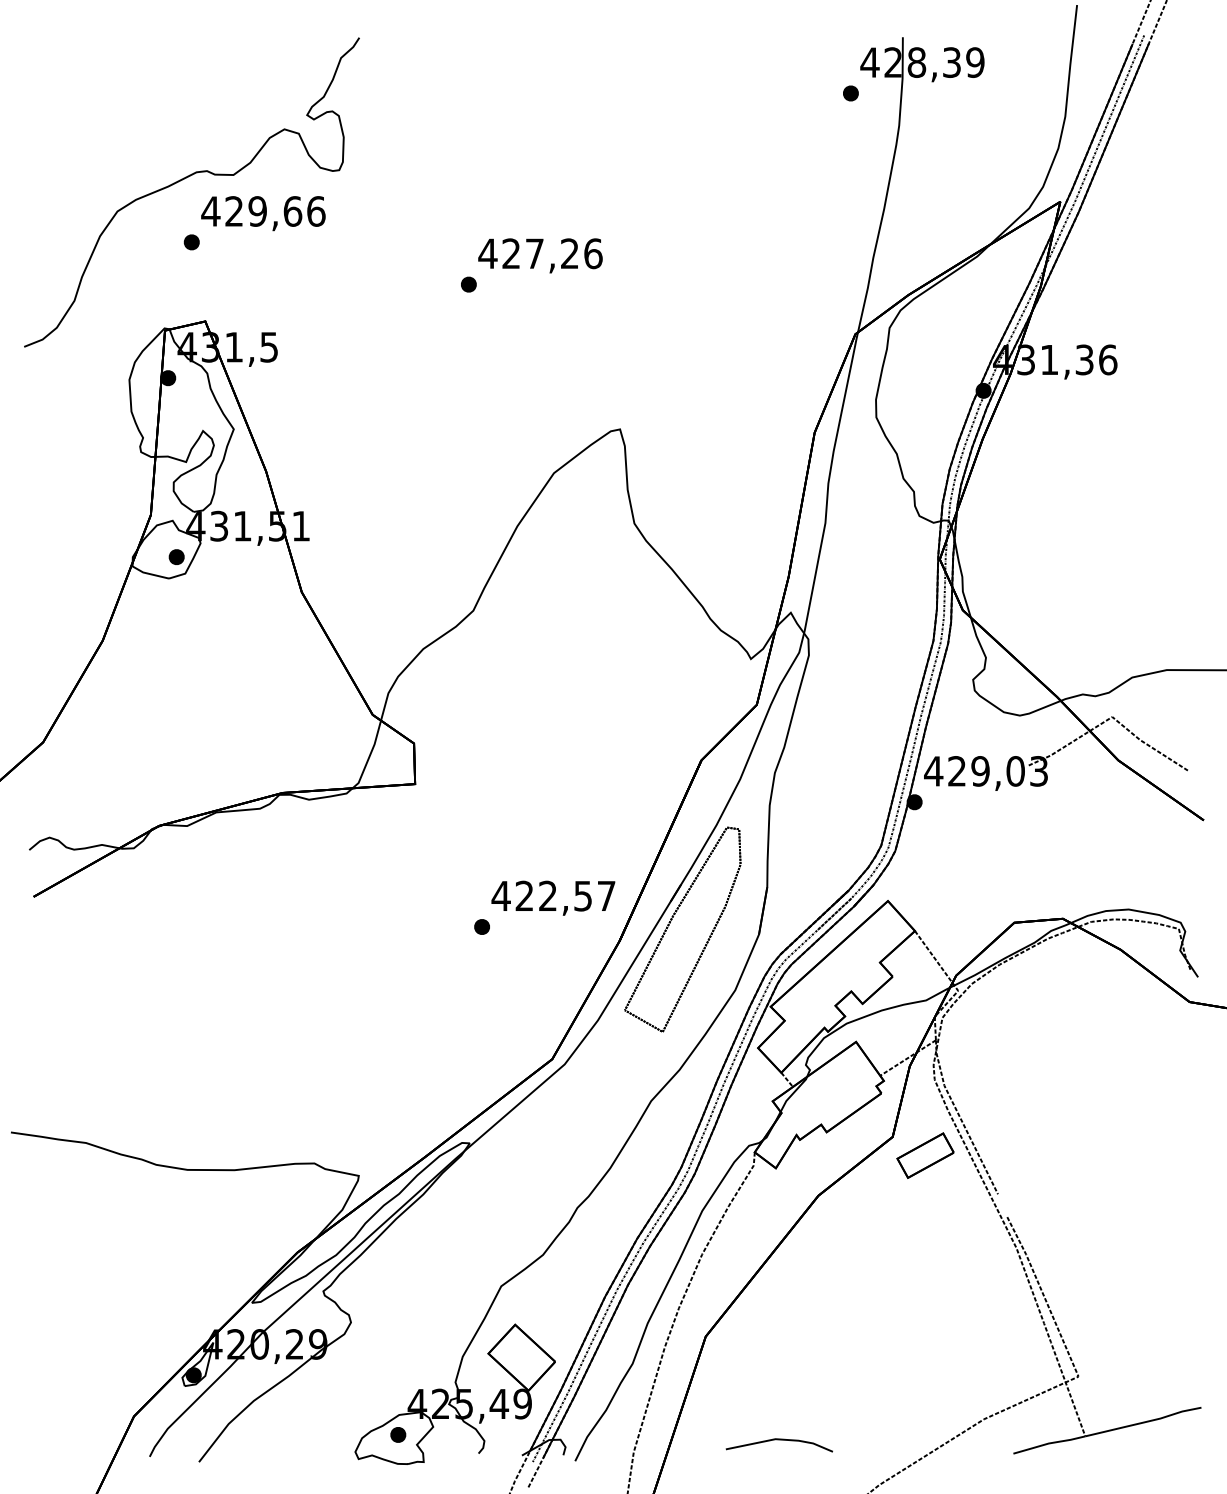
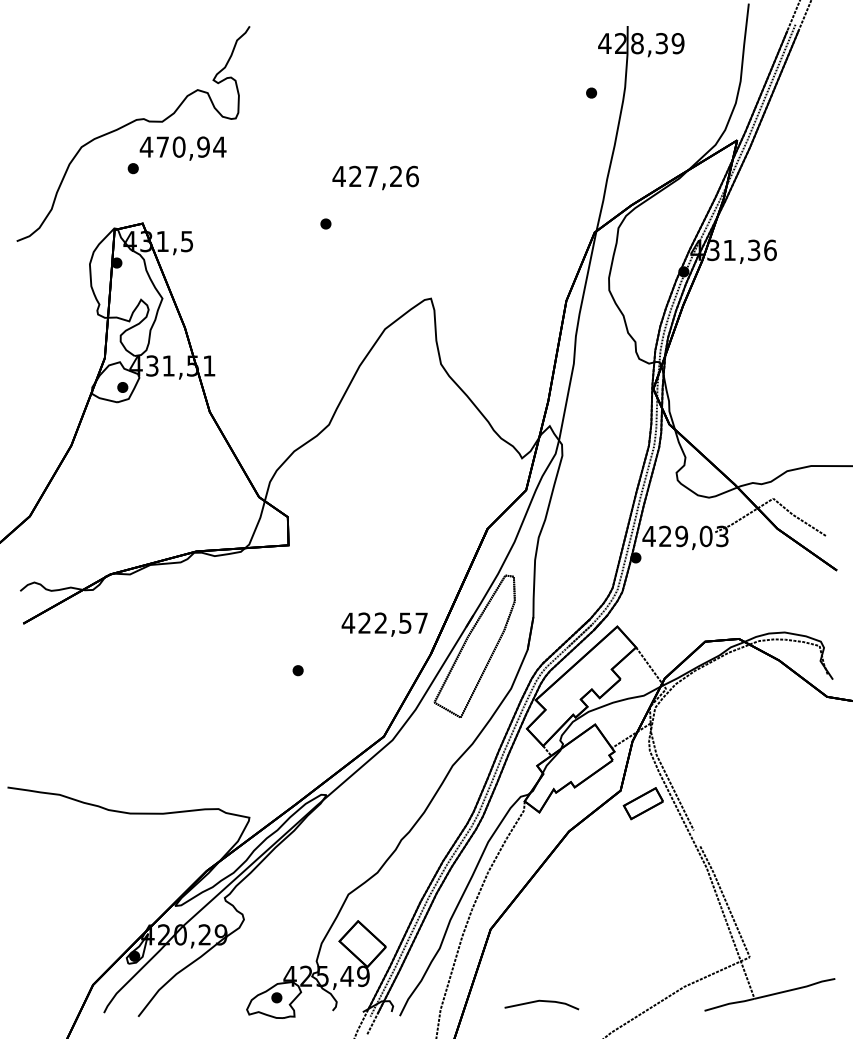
part: (850, 92) -> (591, 92), moved
text: (275, 210) -> (191, 146), 429,66 -> 470,94
part: (468, 283) -> (325, 223), moved
part: (481, 926) -> (297, 670), moved

